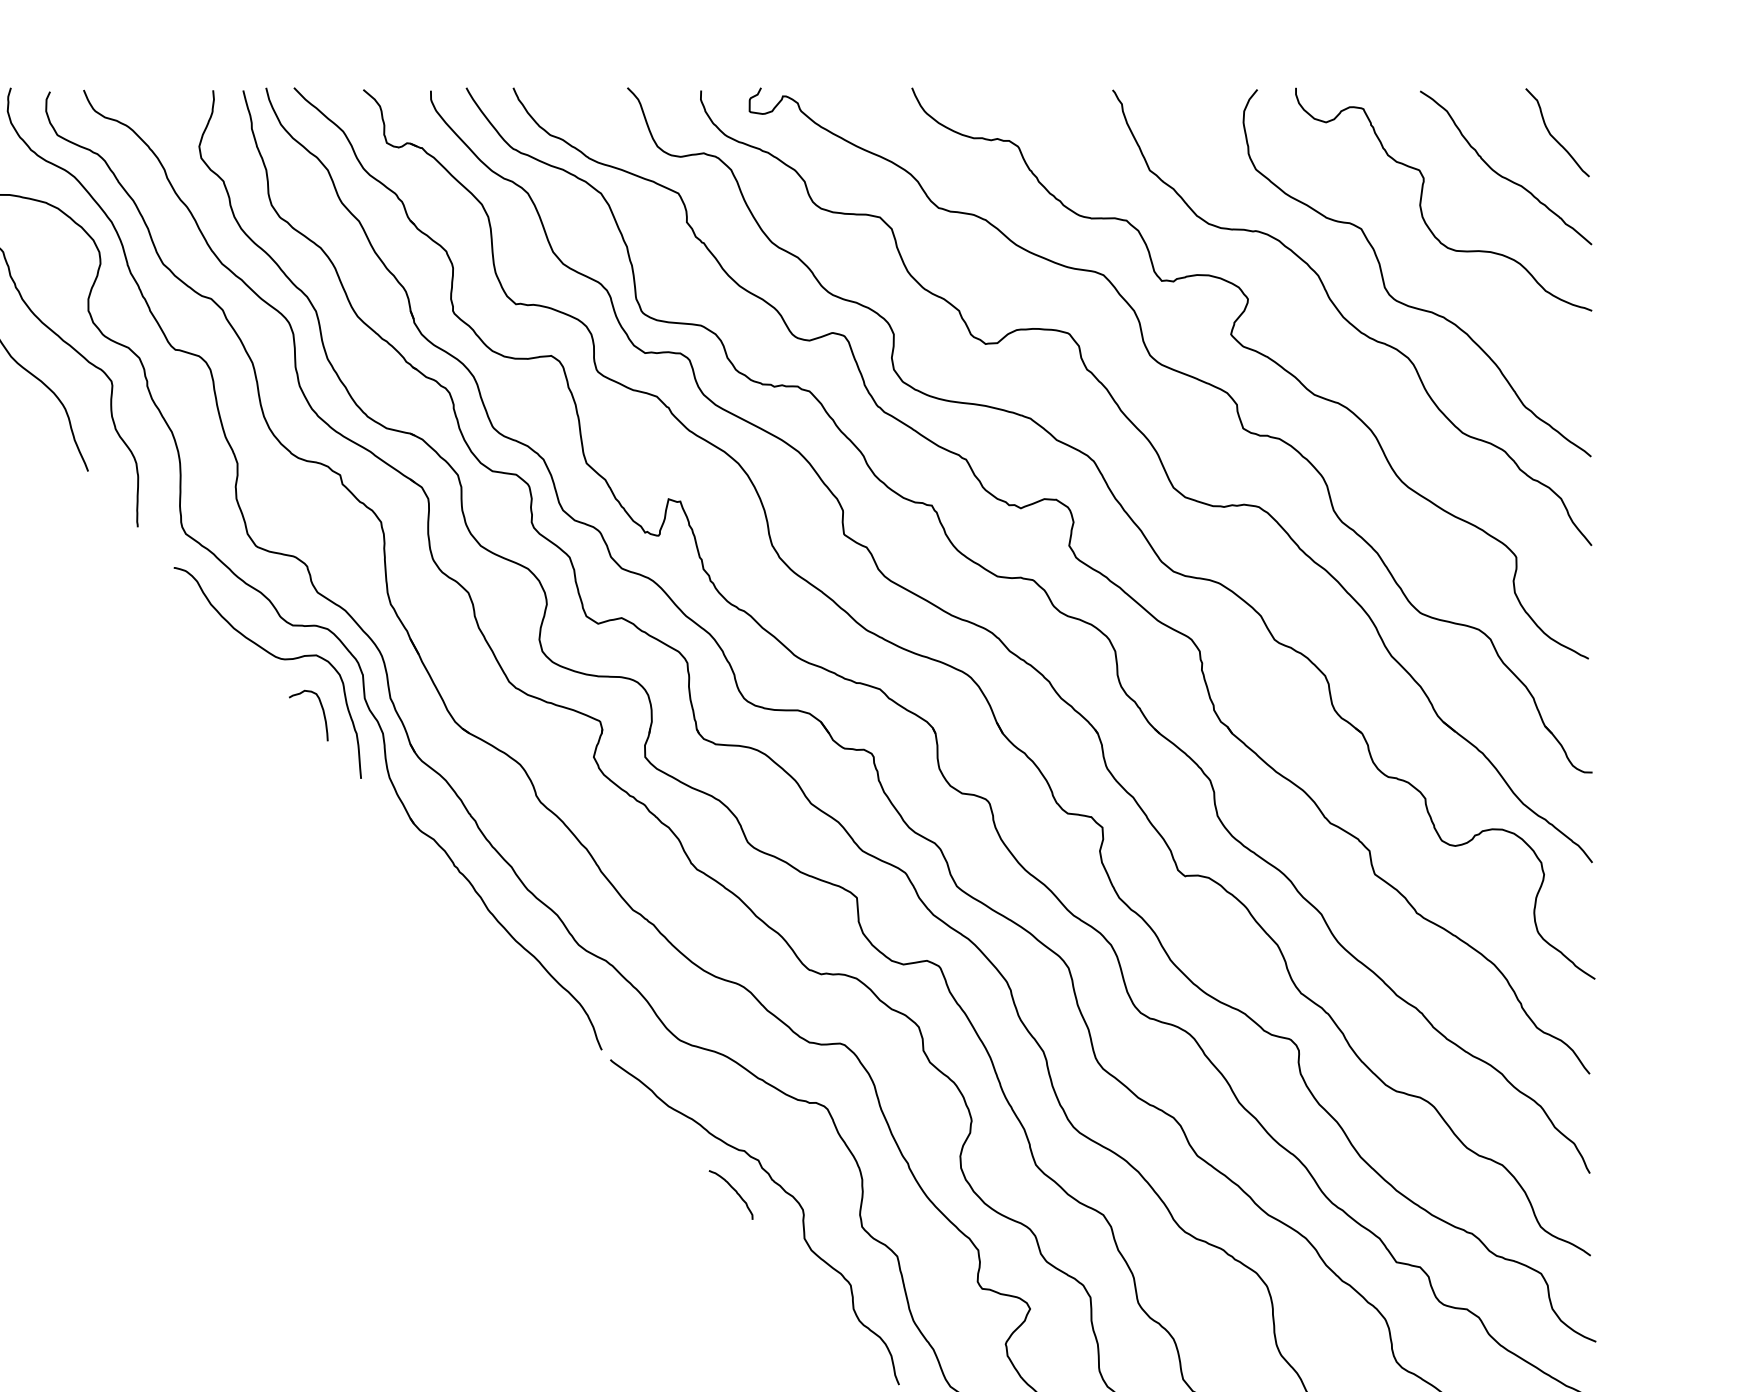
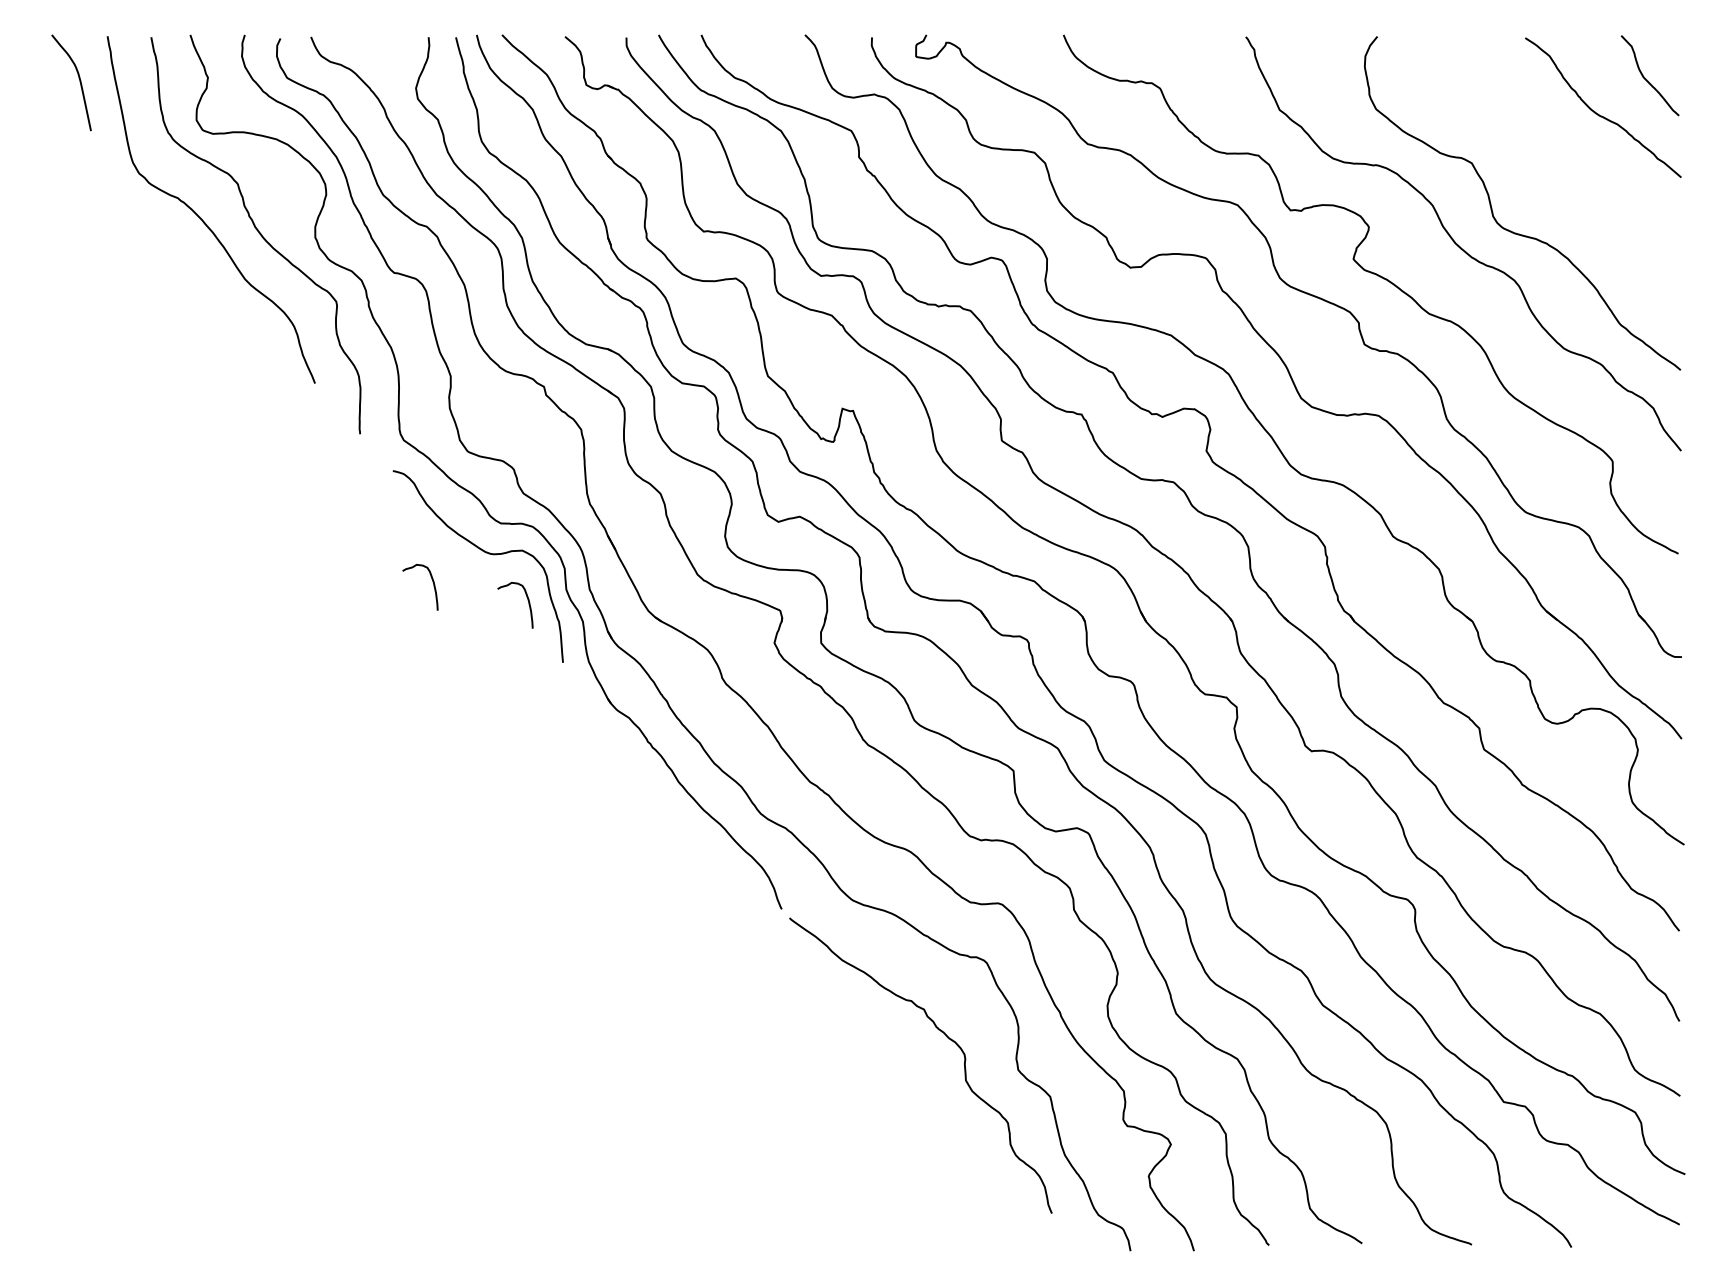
curve: (1422, 197) -> (1527, 134), removed
curve: (217, 690) -> (432, 582), added
curve: (734, 1191) -> (902, 1037), removed

